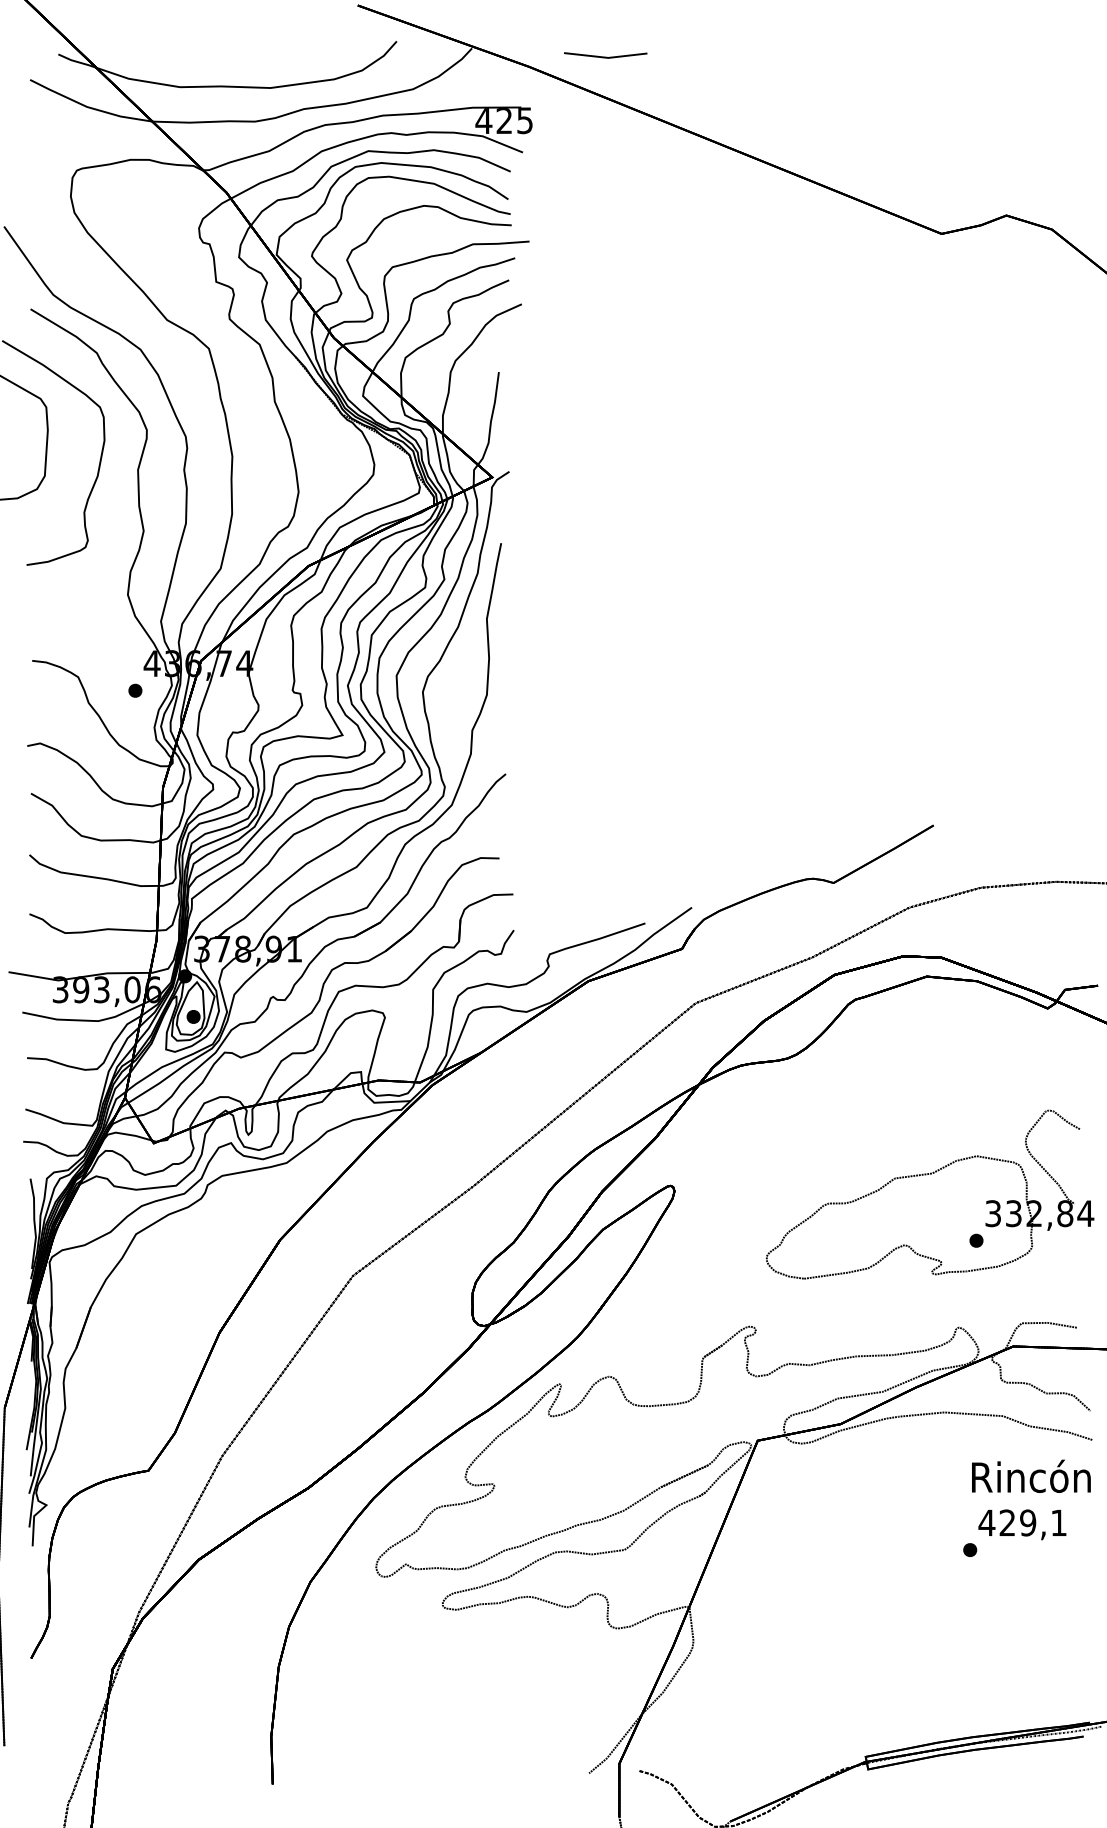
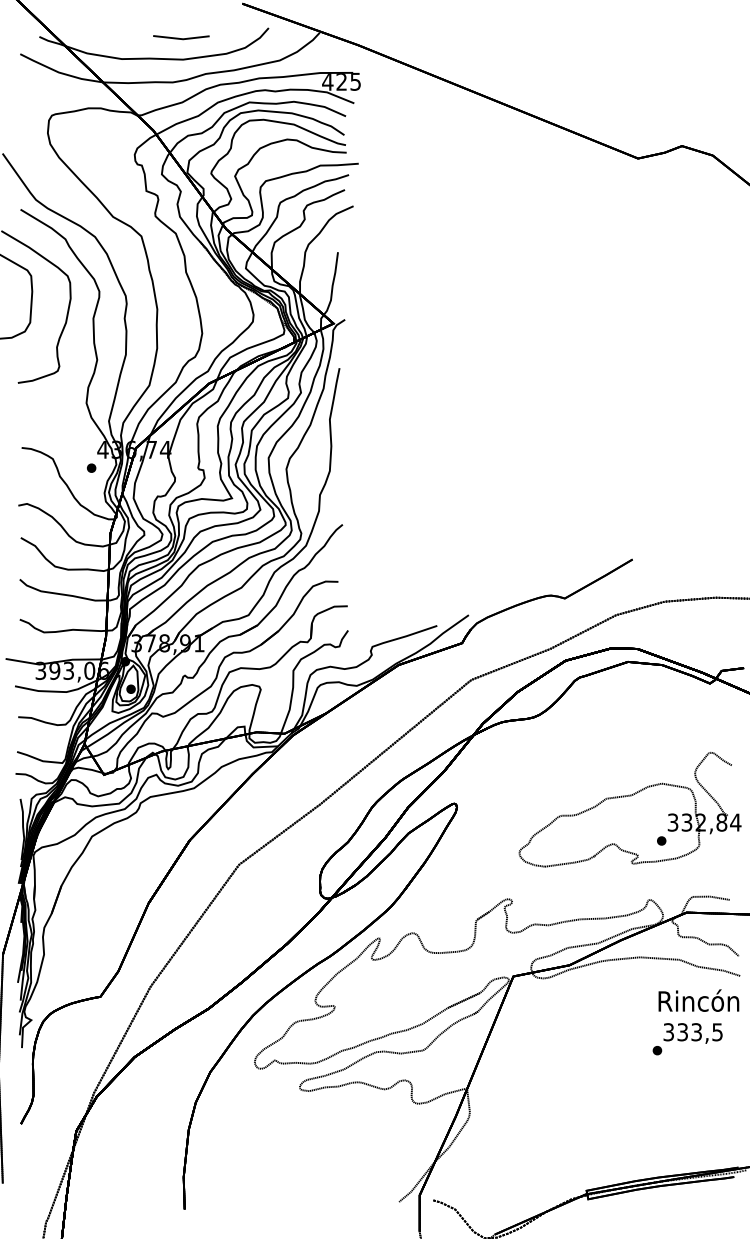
line: (605, 56) -> (181, 38), moved
text: (1021, 1523) -> (692, 1032), 429,1 -> 333,5

